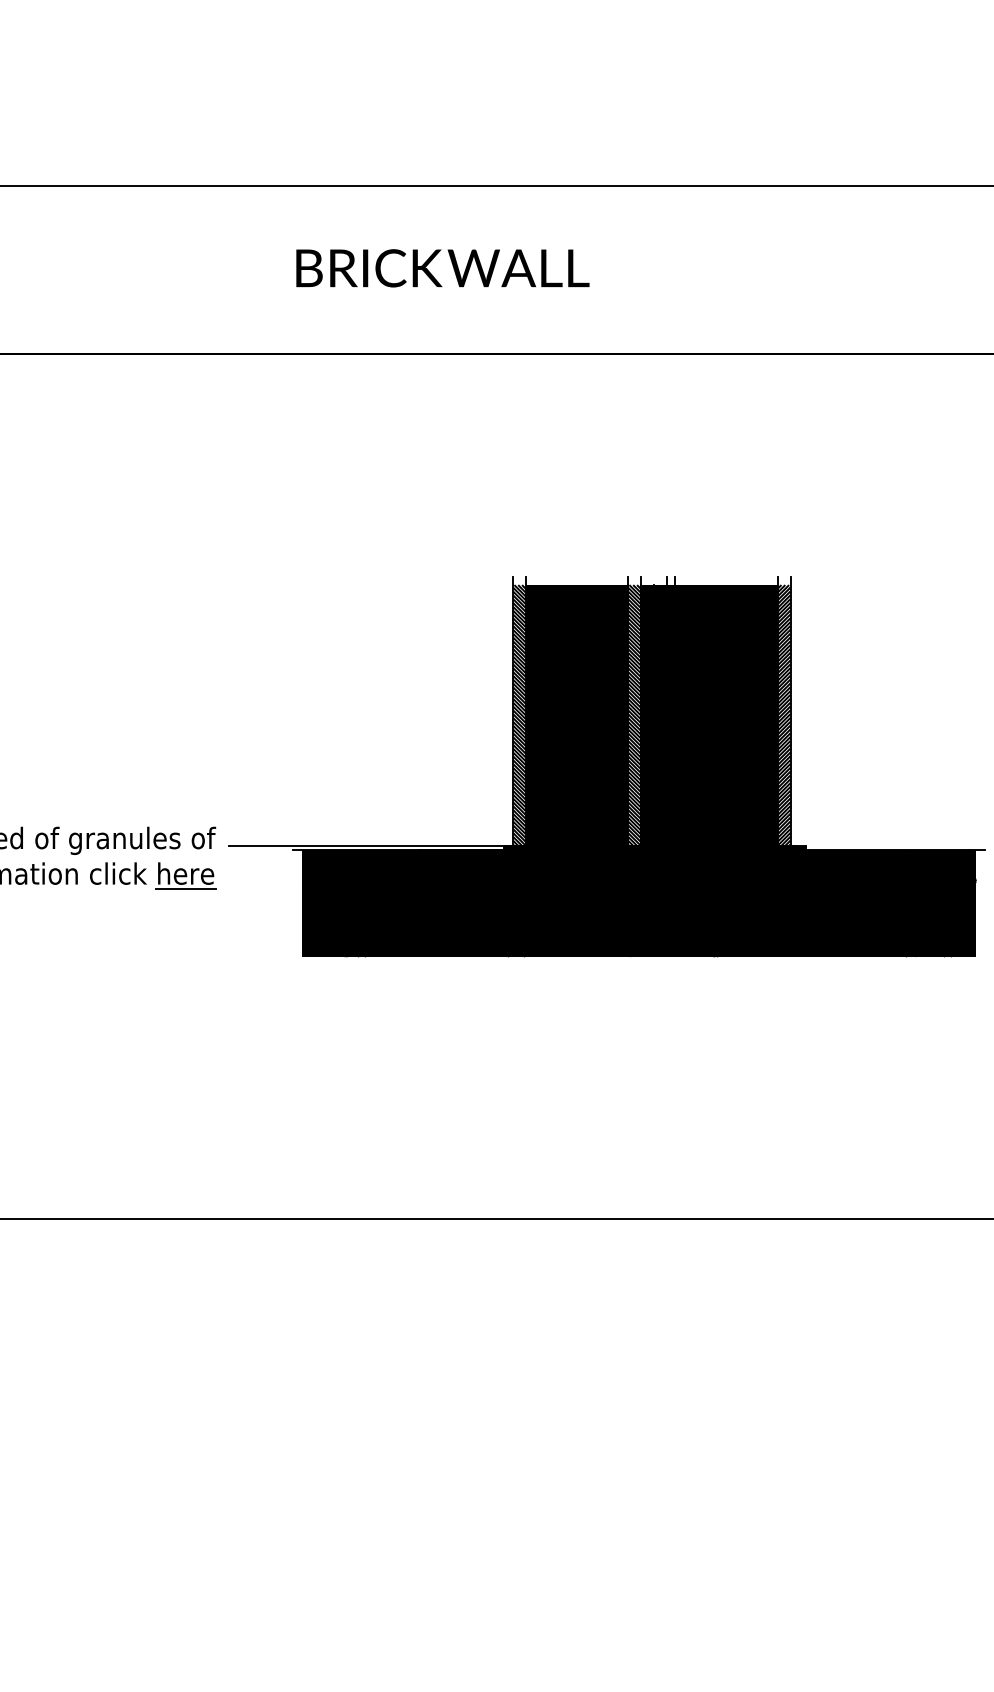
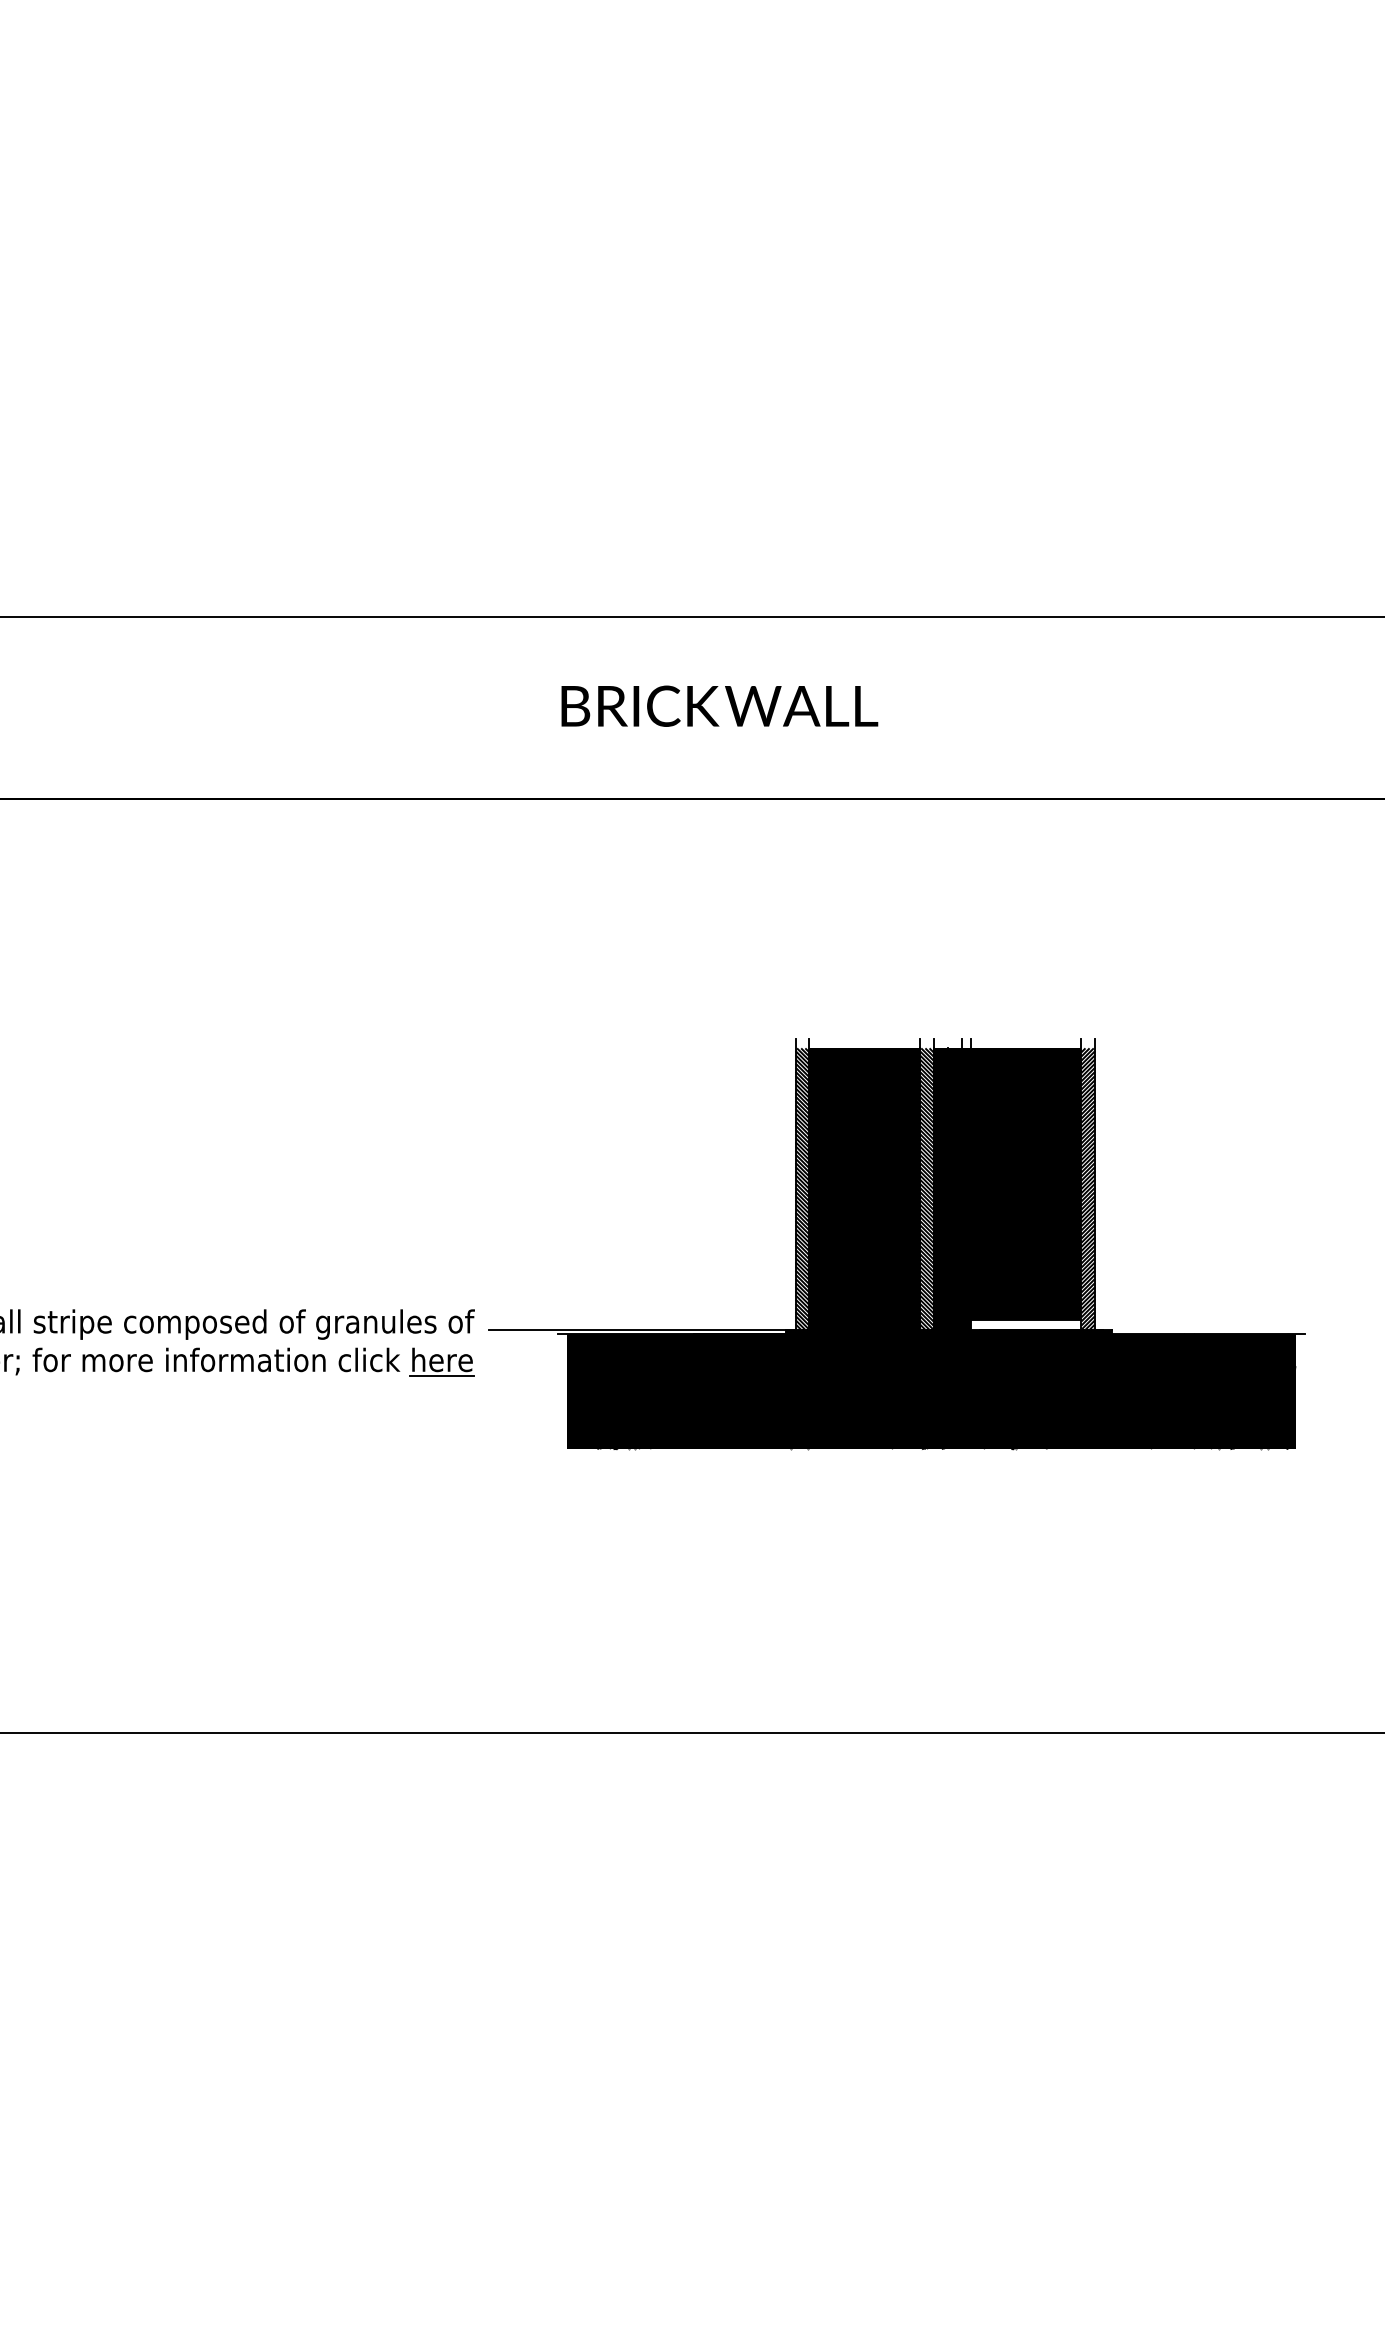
fill: (725, 840) -> (1025, 1324), removed

